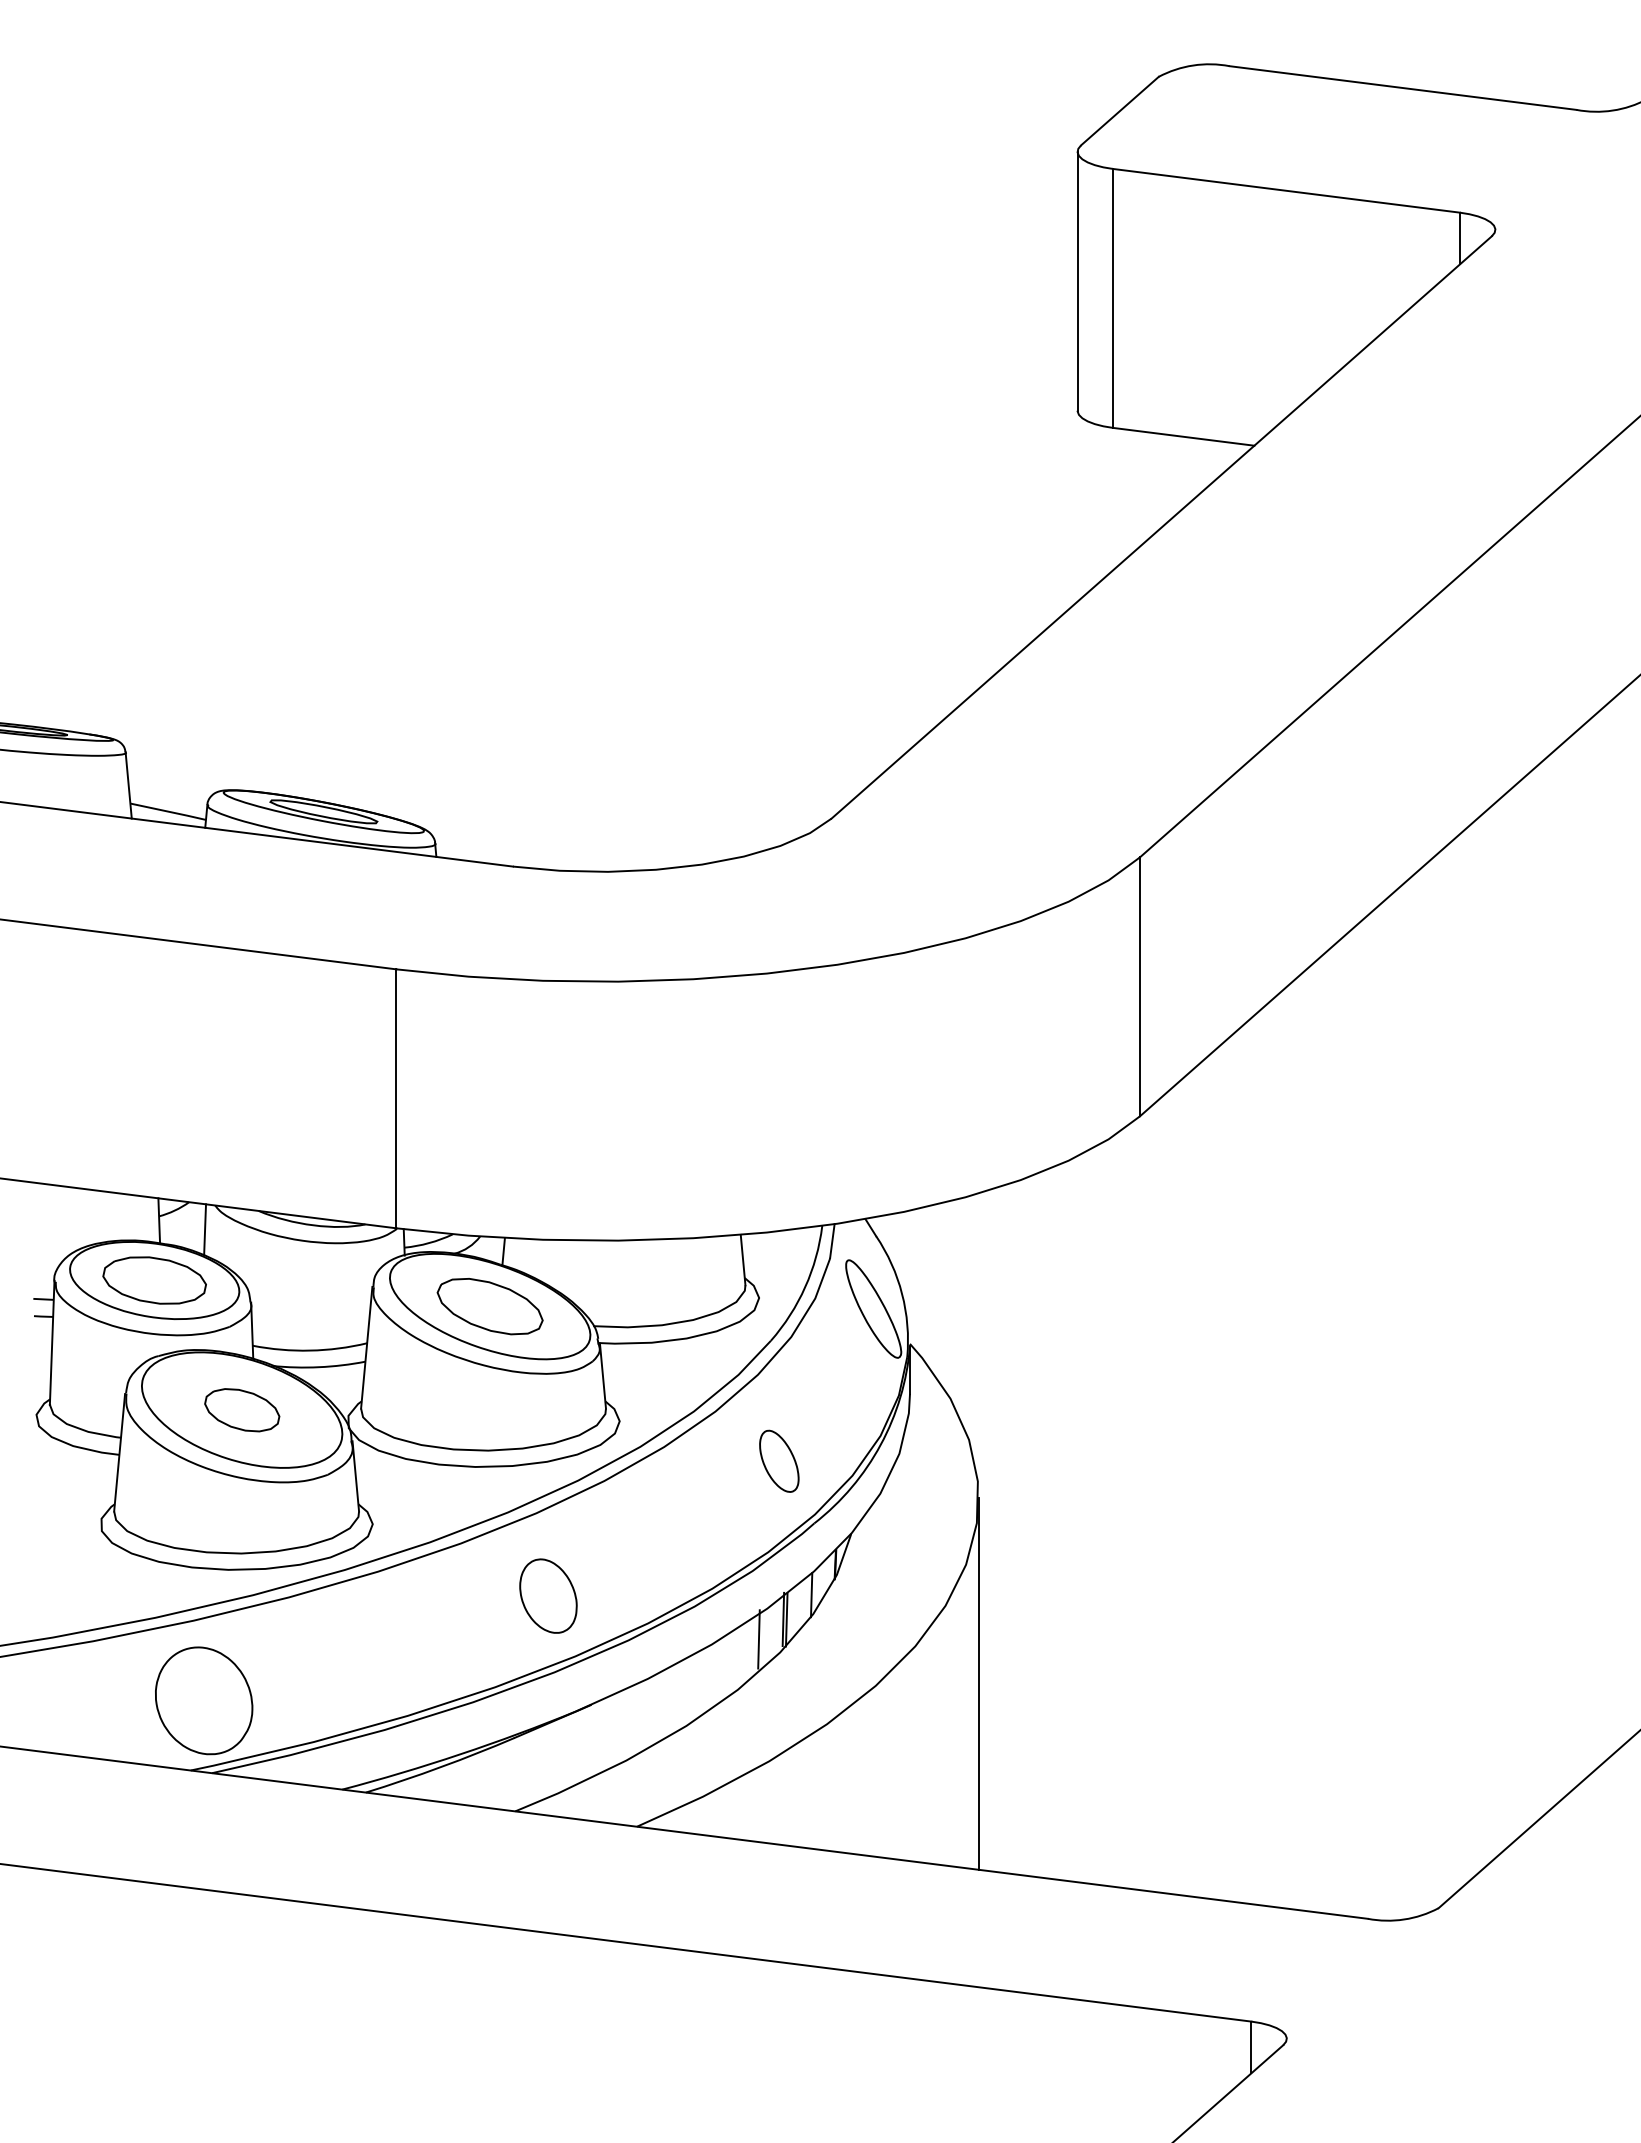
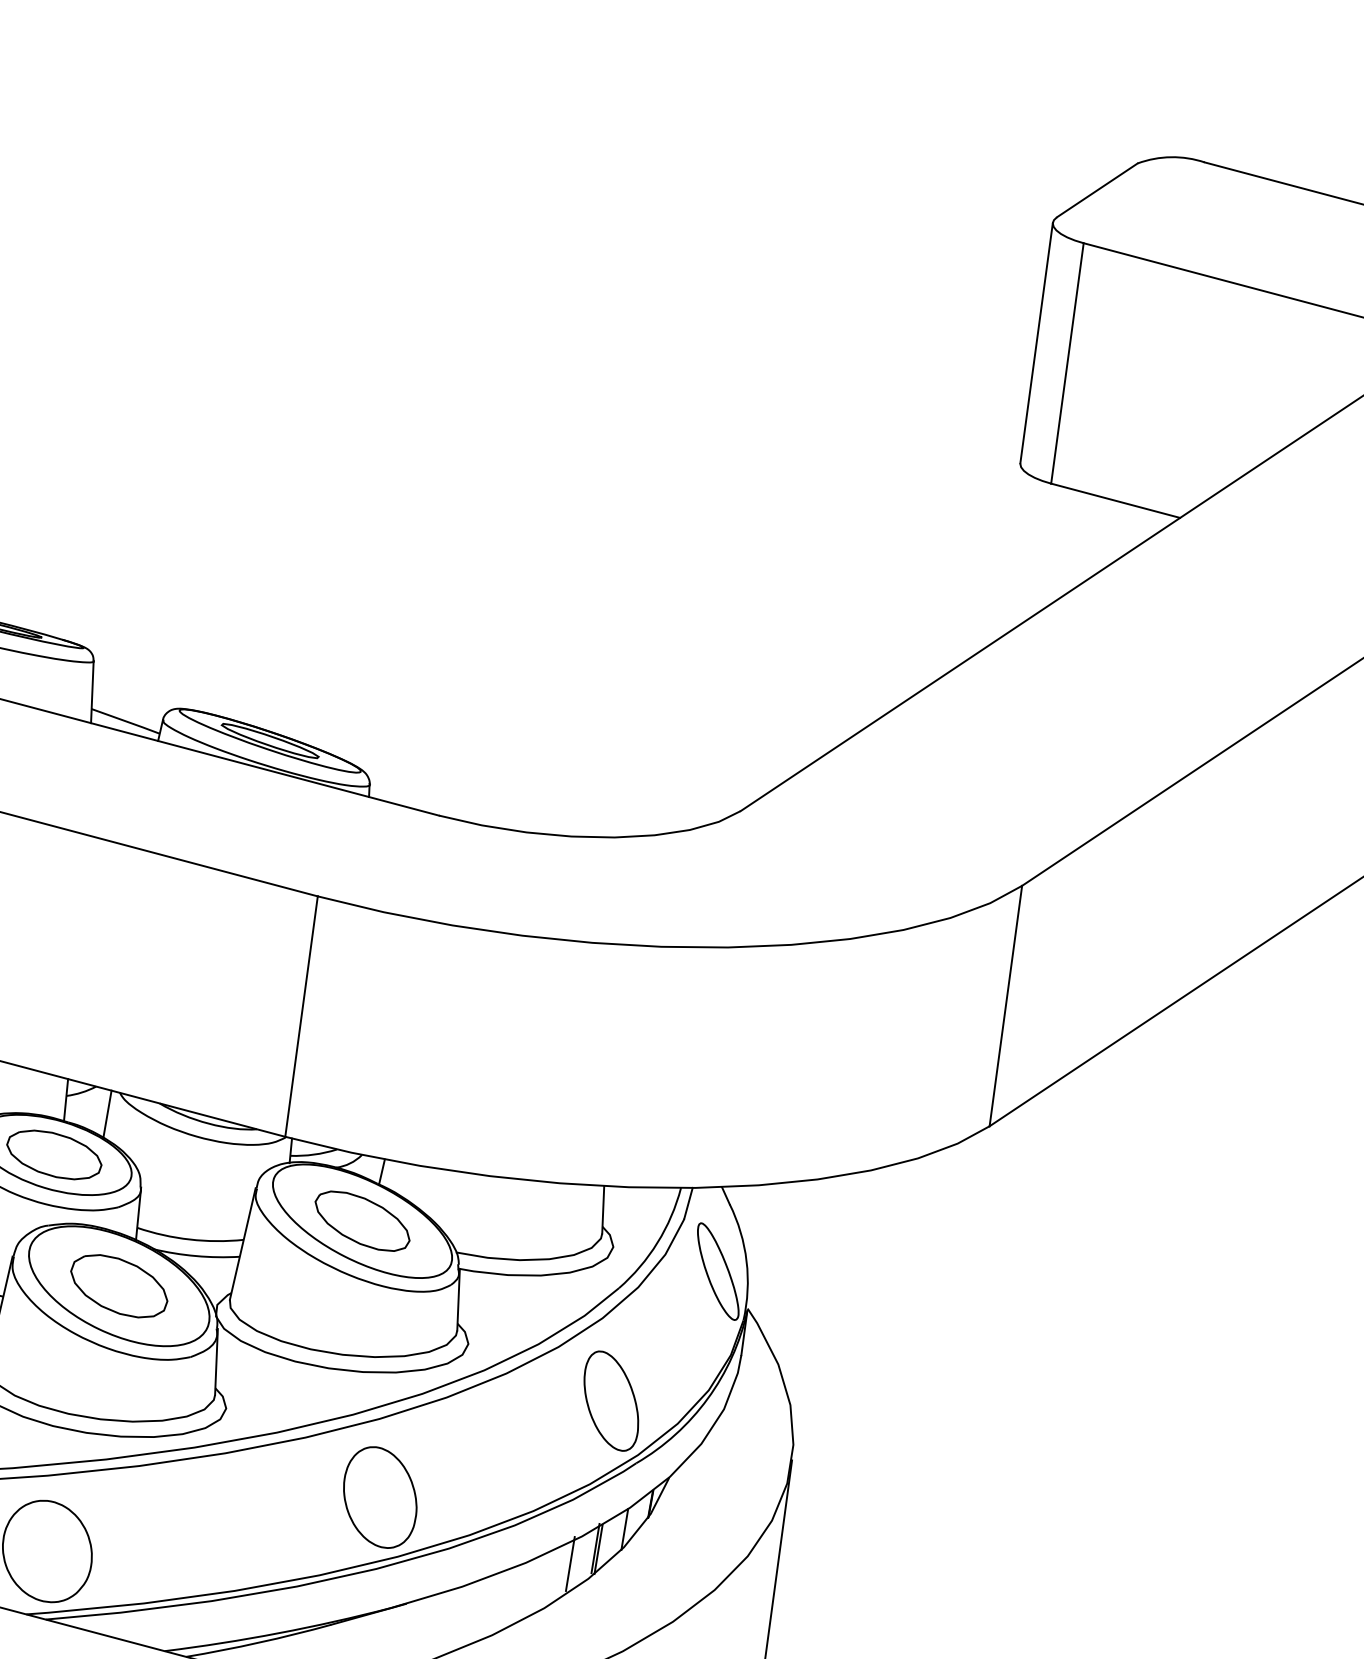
part: (242, 1410) -> (119, 1286), size x1.43
part: (779, 1461) -> (611, 1401), size x1.67
part: (548, 1595) -> (380, 1496), size x1.43

